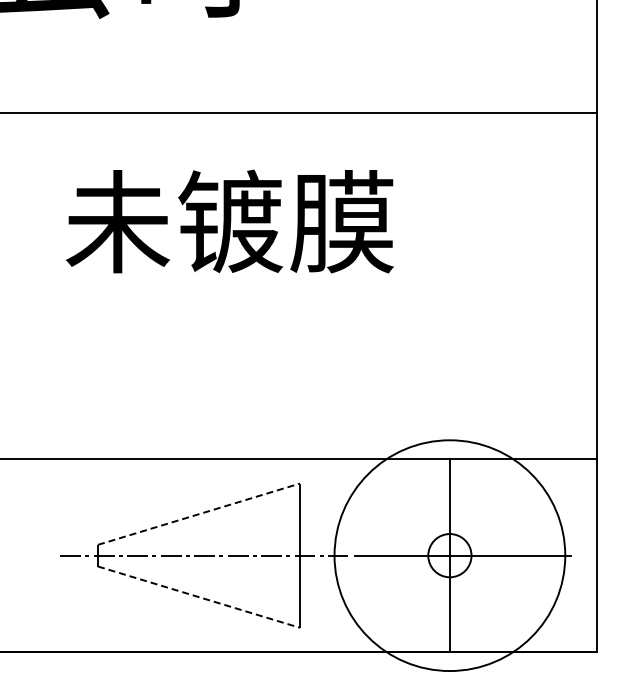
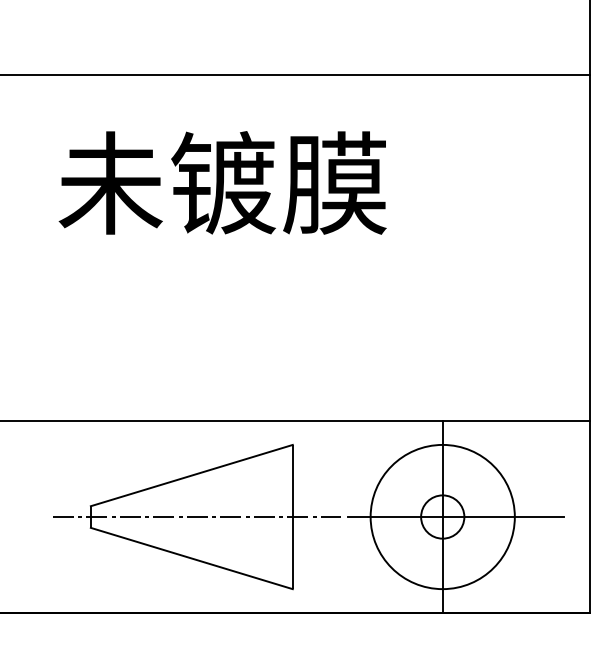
line: (198, 514) -> (191, 475), dashed -> solid
circle: (449, 555) -> (442, 516), size x0.62
line: (198, 597) -> (191, 558), dashed -> solid

